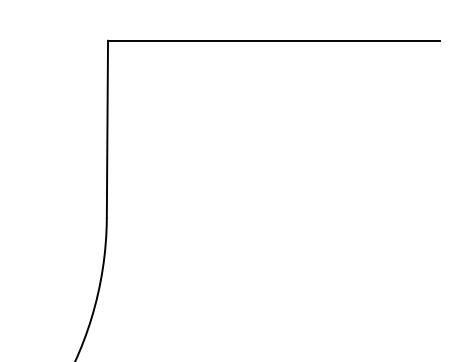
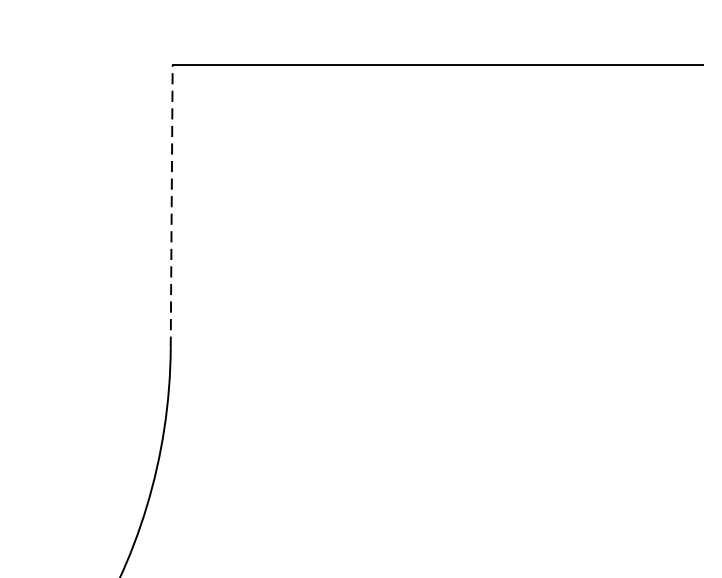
line: (107, 129) -> (171, 206), solid -> dashed

